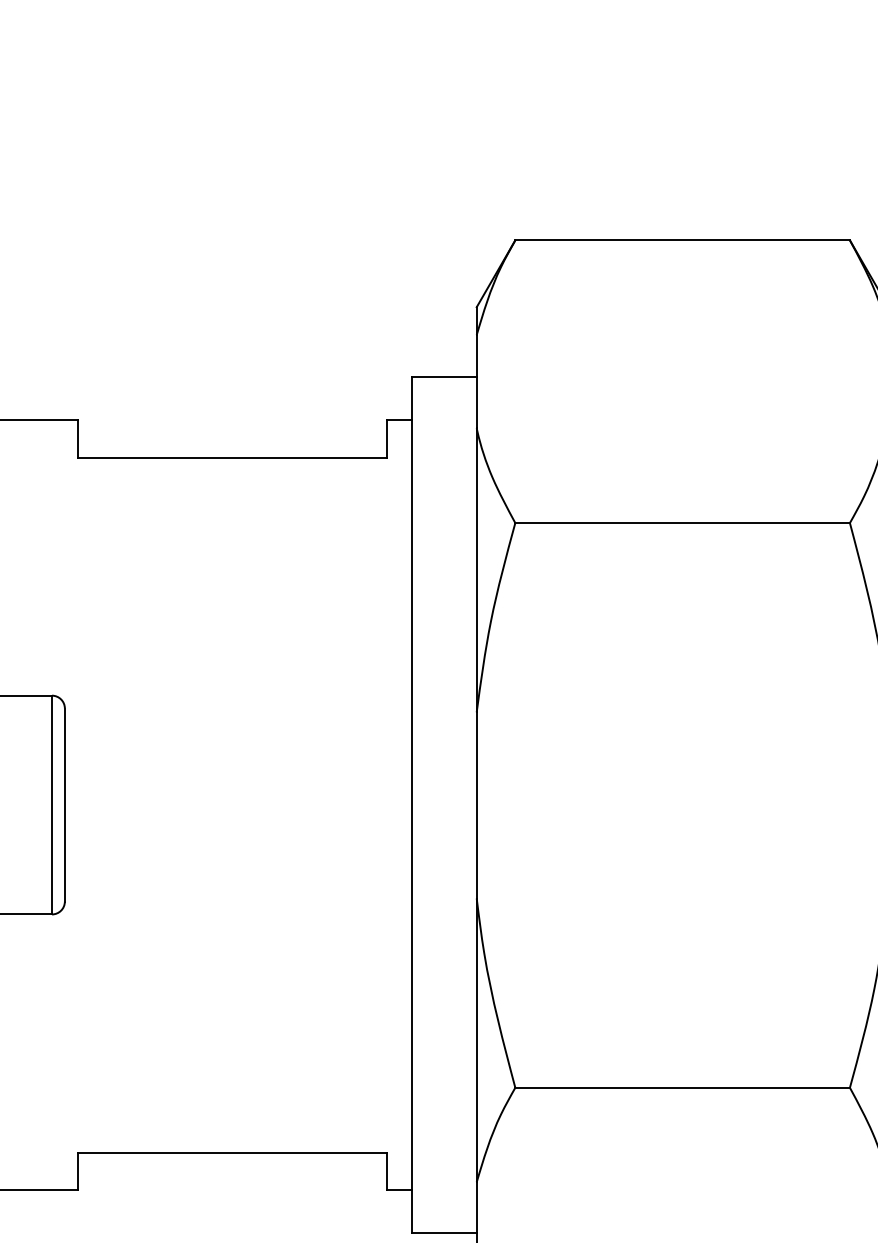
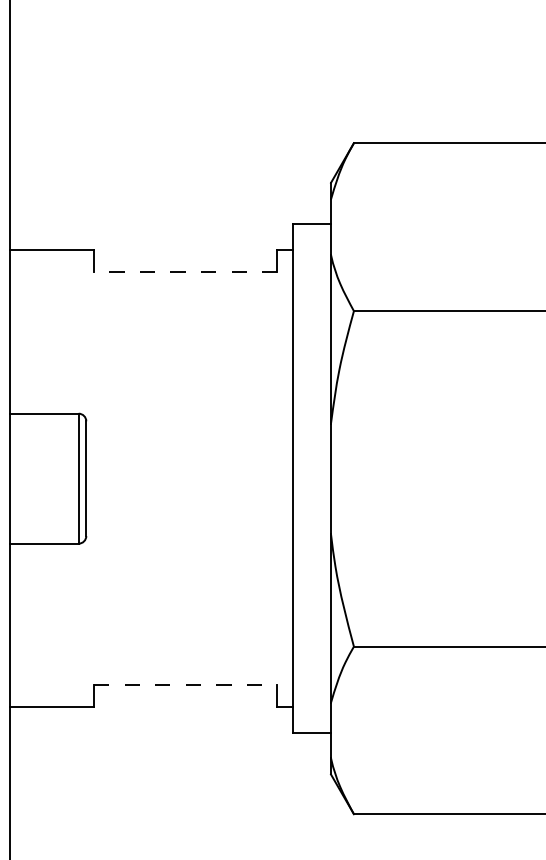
line: (231, 458) -> (185, 272), solid -> dashed
line: (231, 1153) -> (185, 685), solid -> dashed

